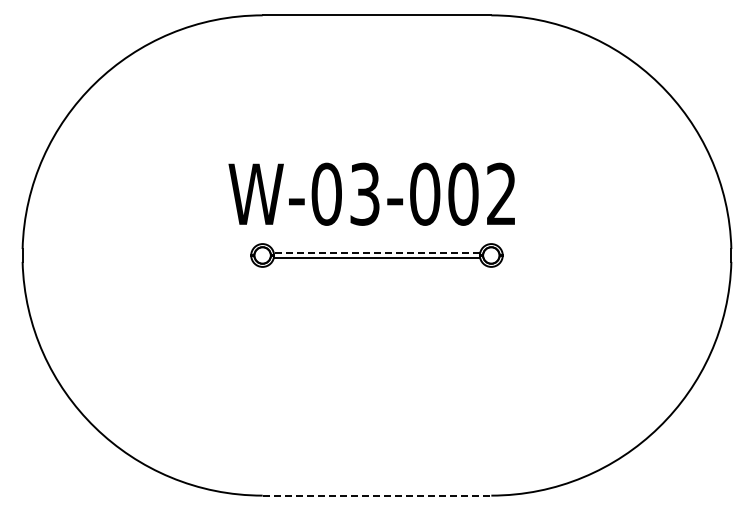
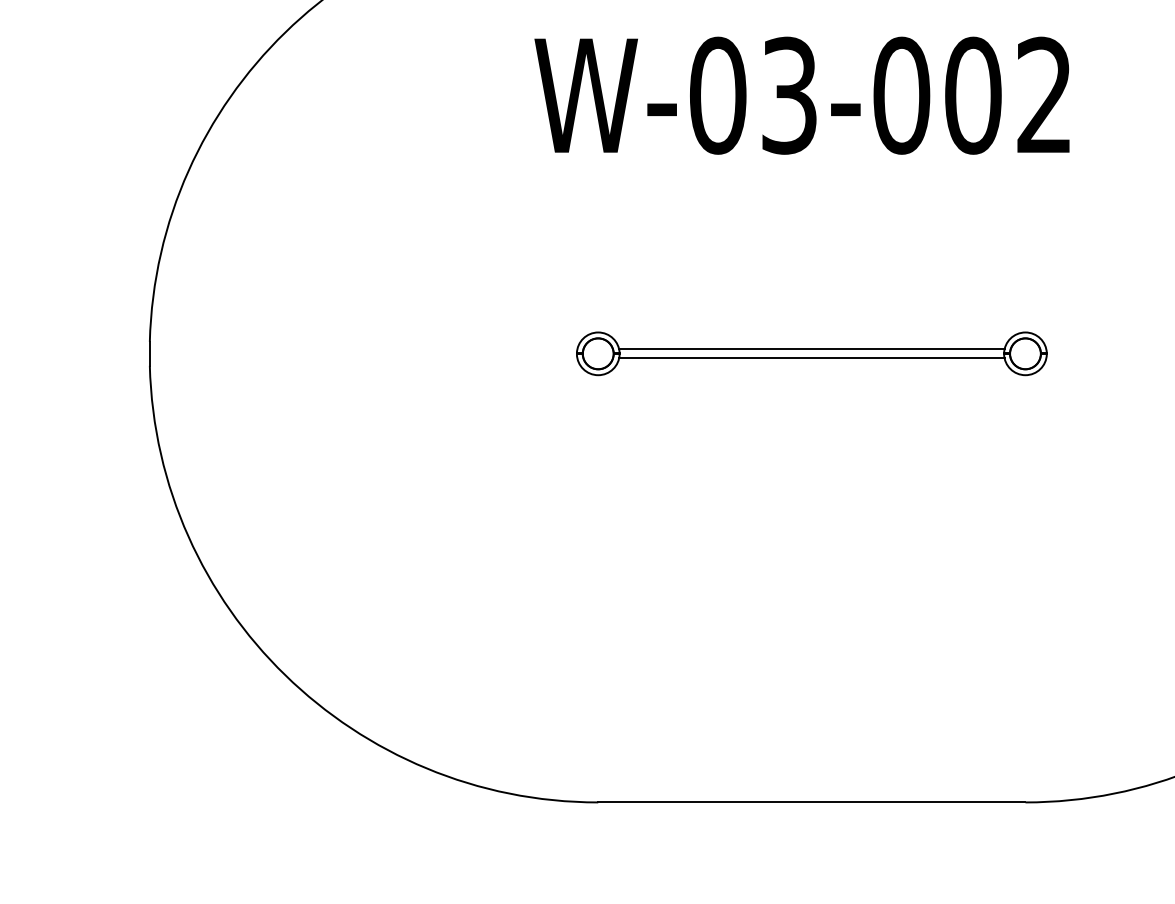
text: (371, 193) -> (801, 94), moved
line: (376, 253) -> (810, 350), dashed -> solid
line: (377, 495) -> (812, 802), dashed -> solid

